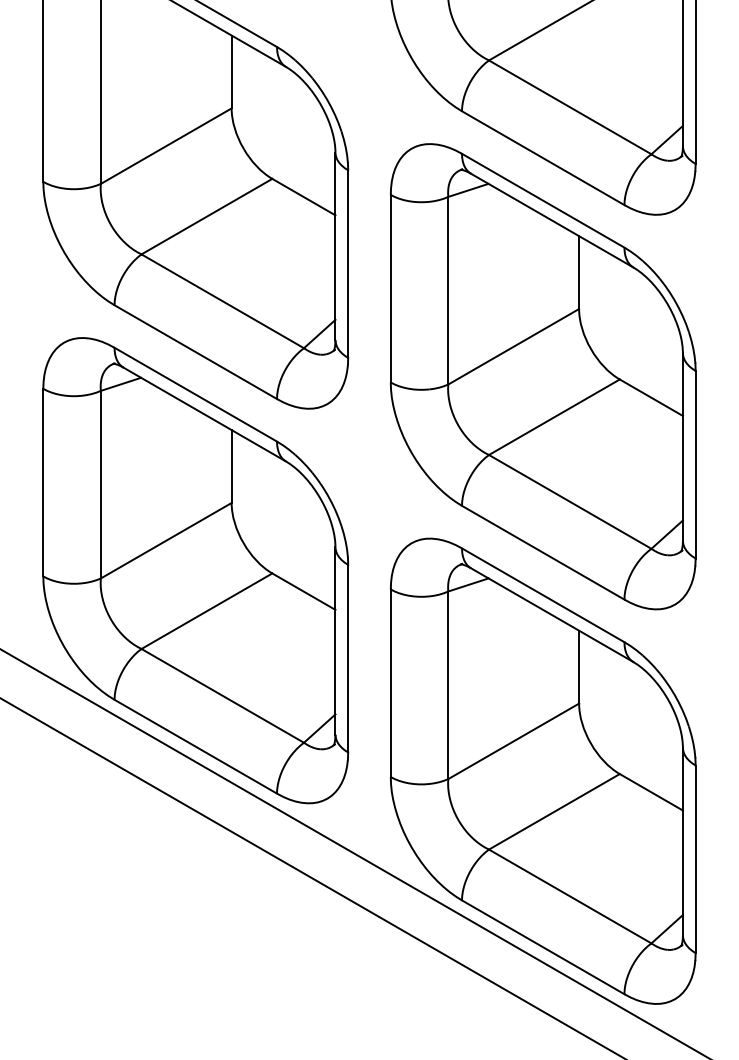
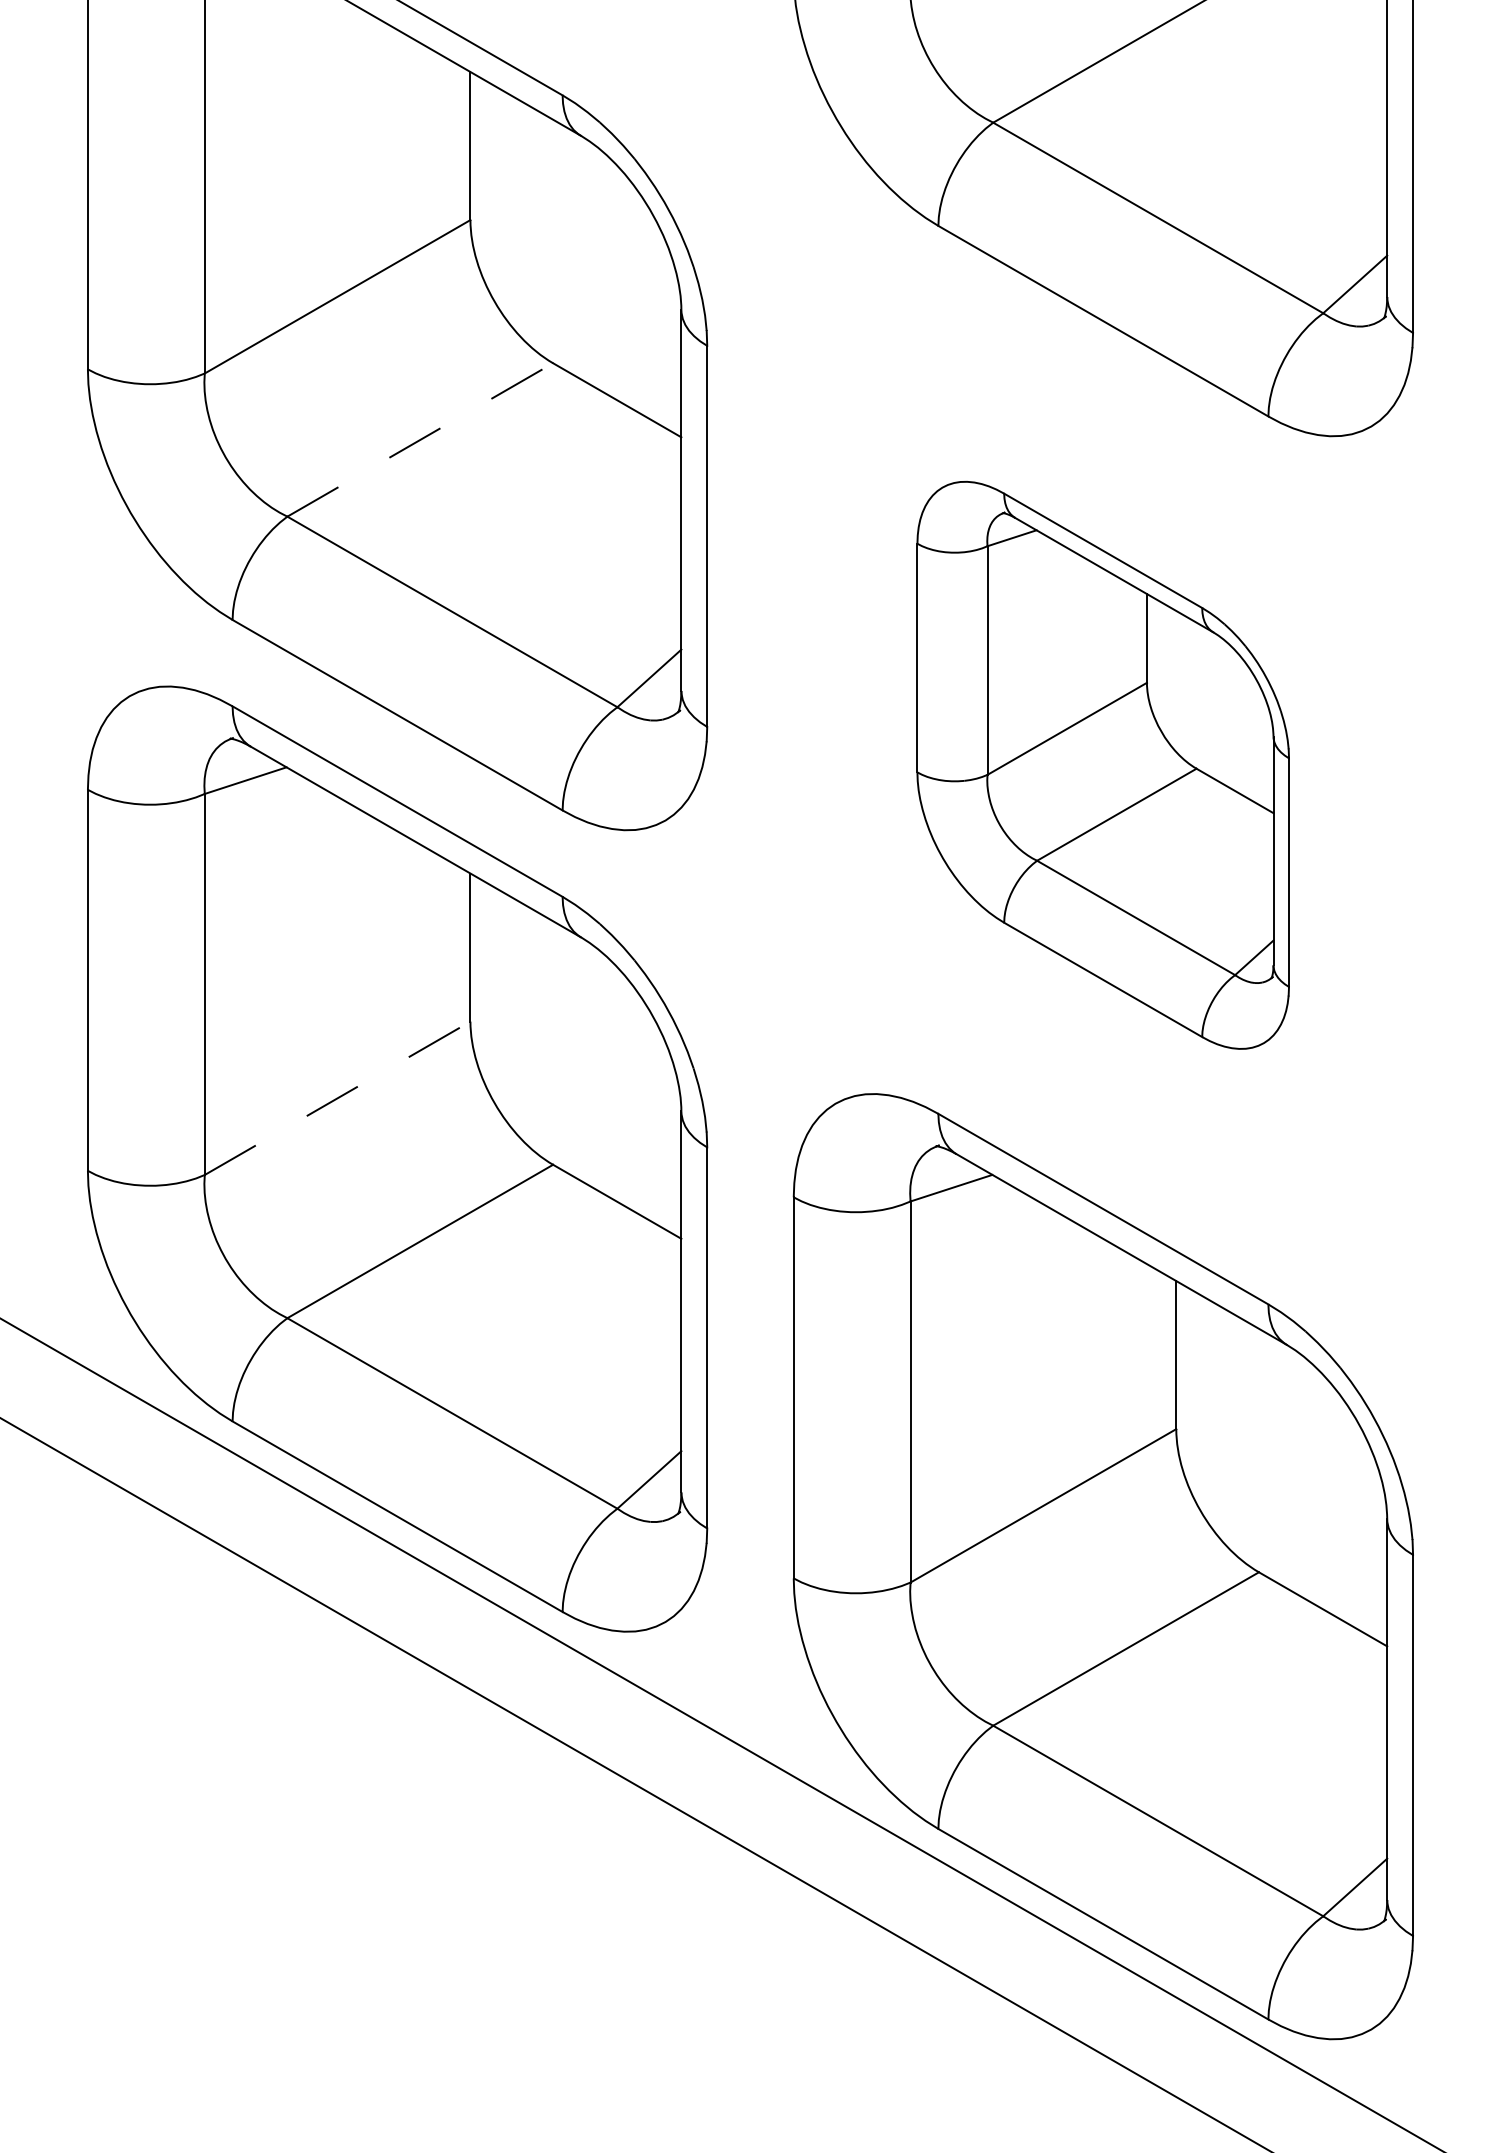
line: (206, 216) -> (419, 439), solid -> dashed
part: (542, 376) -> (1101, 764), size x0.6
line: (166, 540) -> (338, 1097), solid -> dashed

